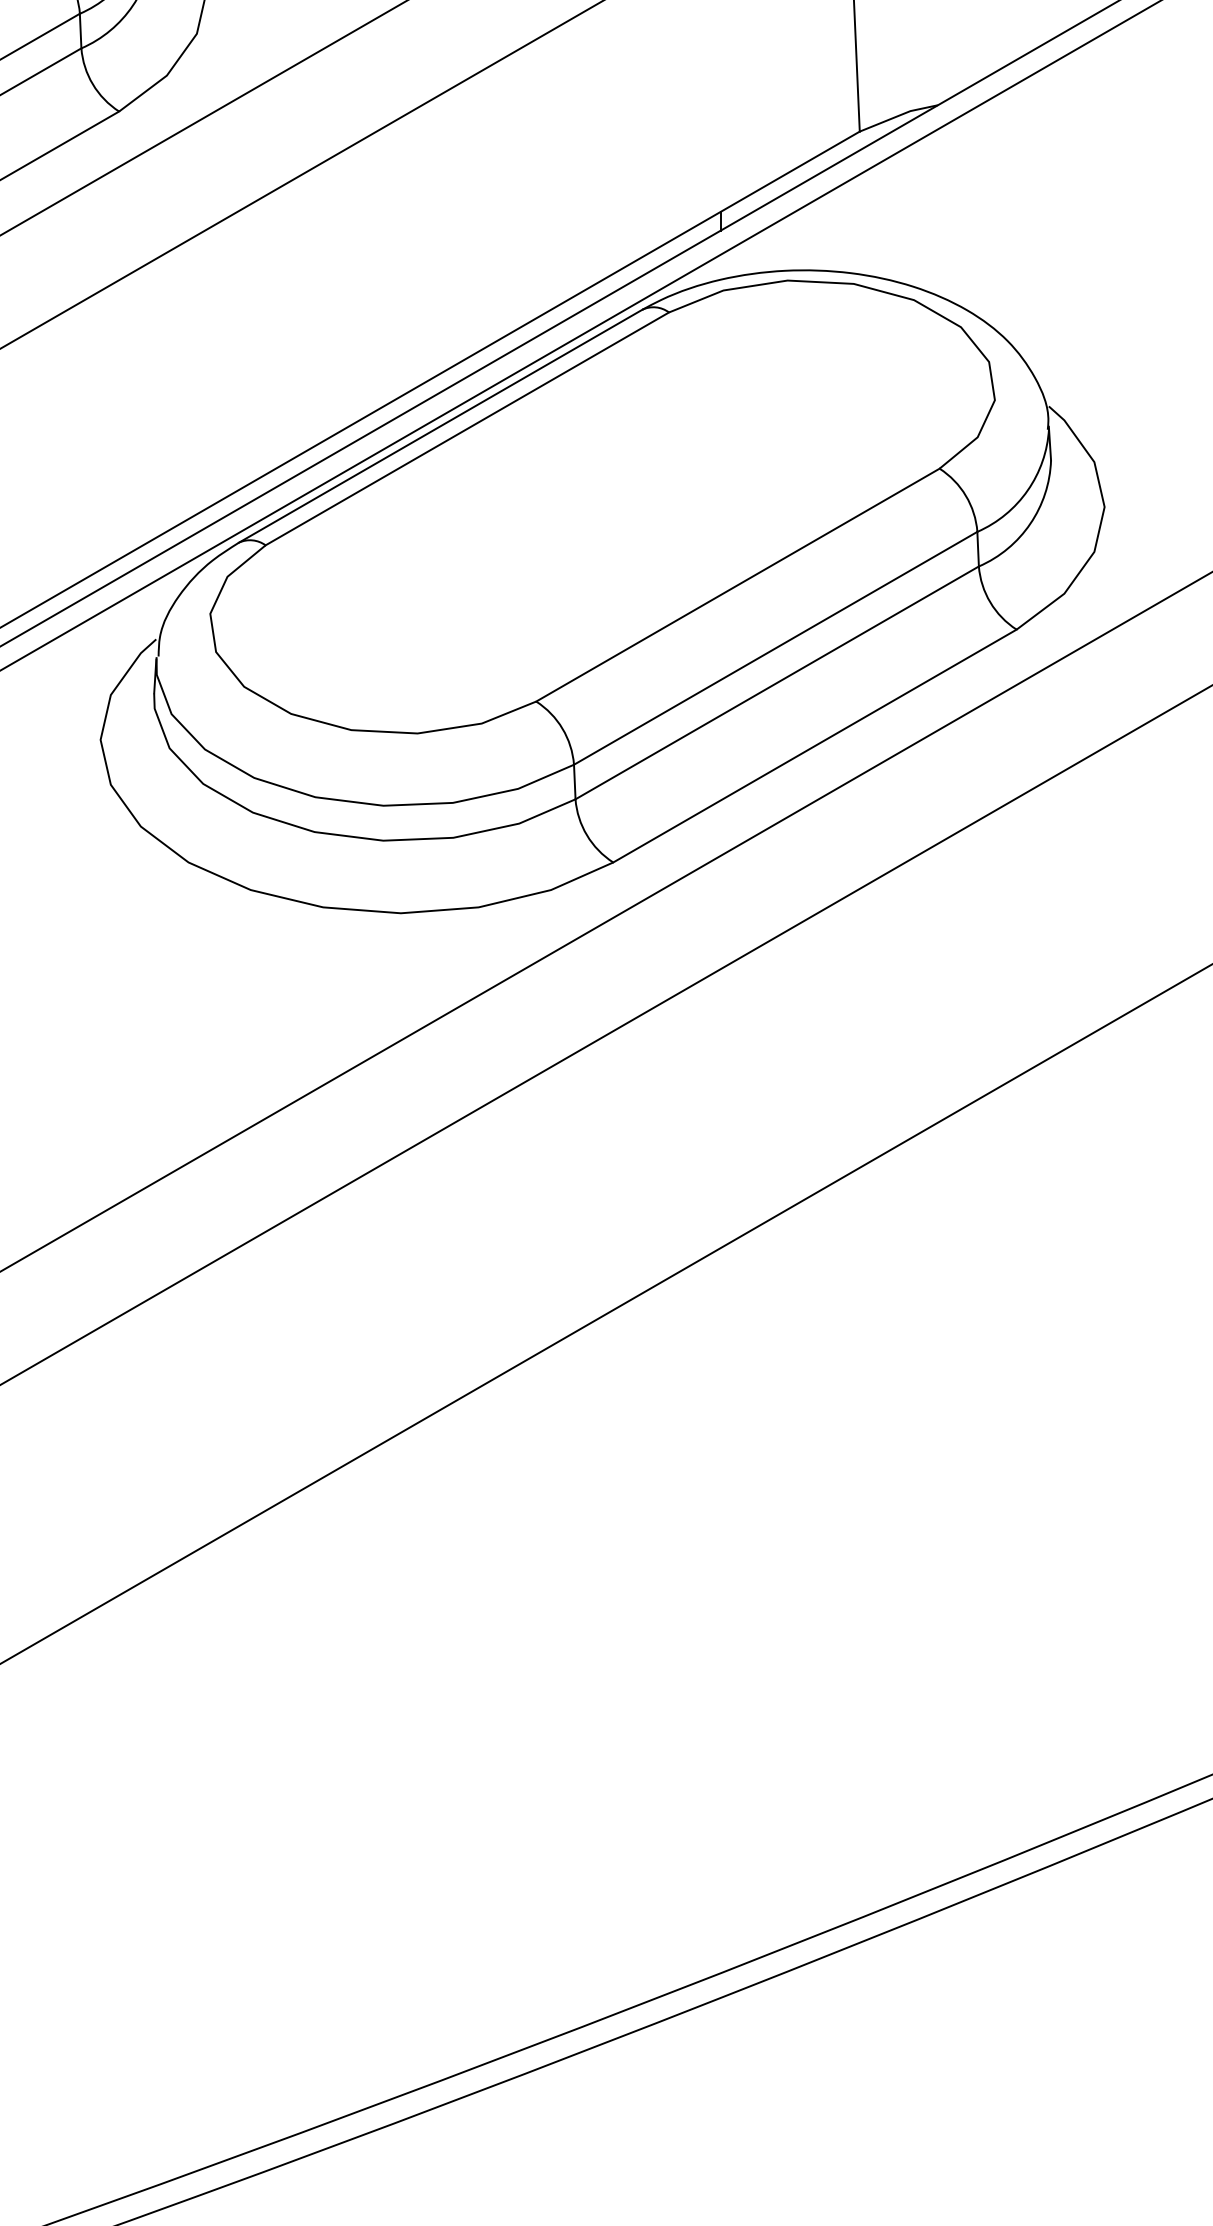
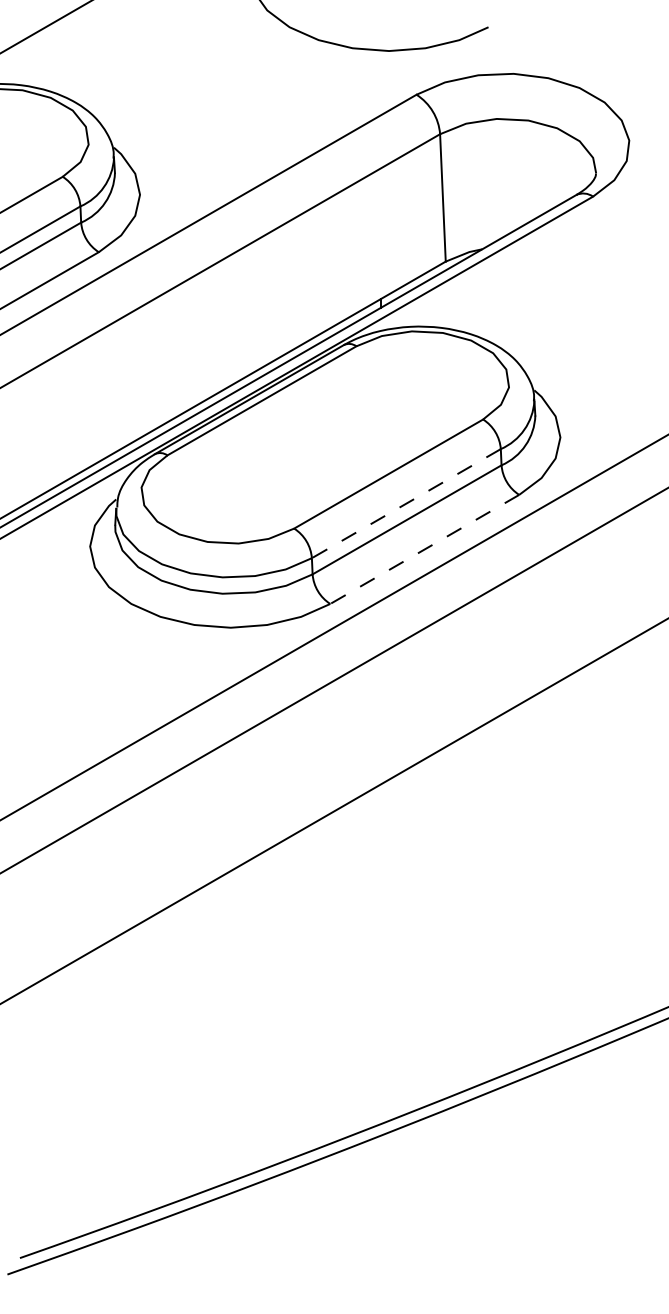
line: (773, 647) -> (405, 503), solid -> dashed
line: (814, 746) -> (424, 549), solid -> dashed

